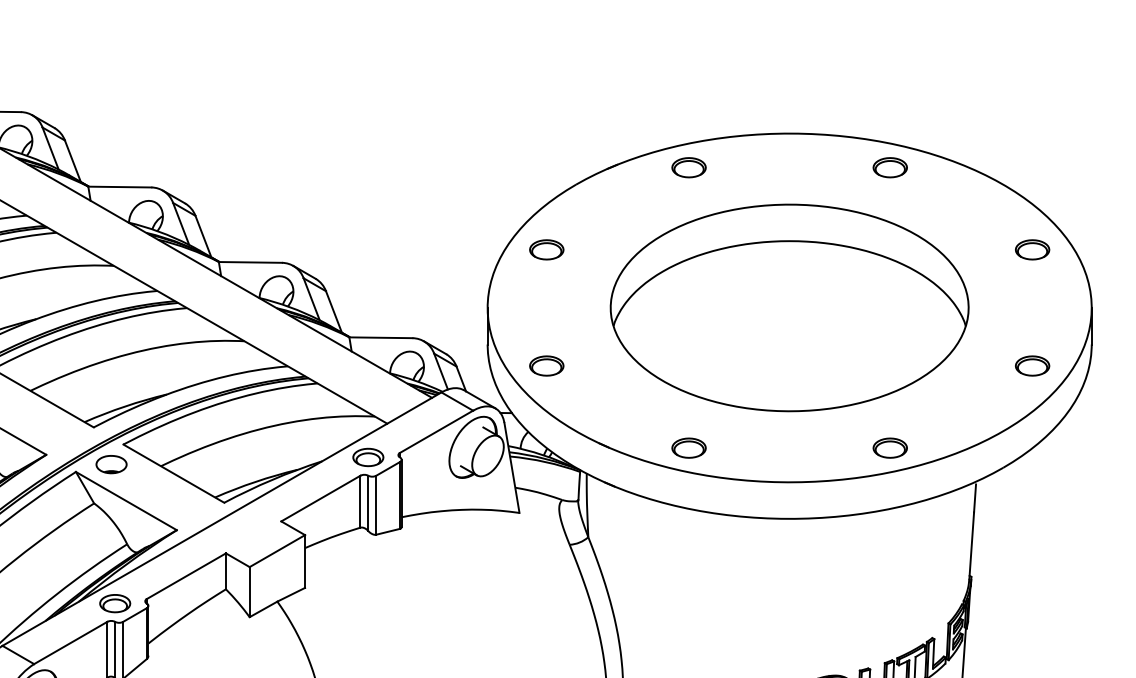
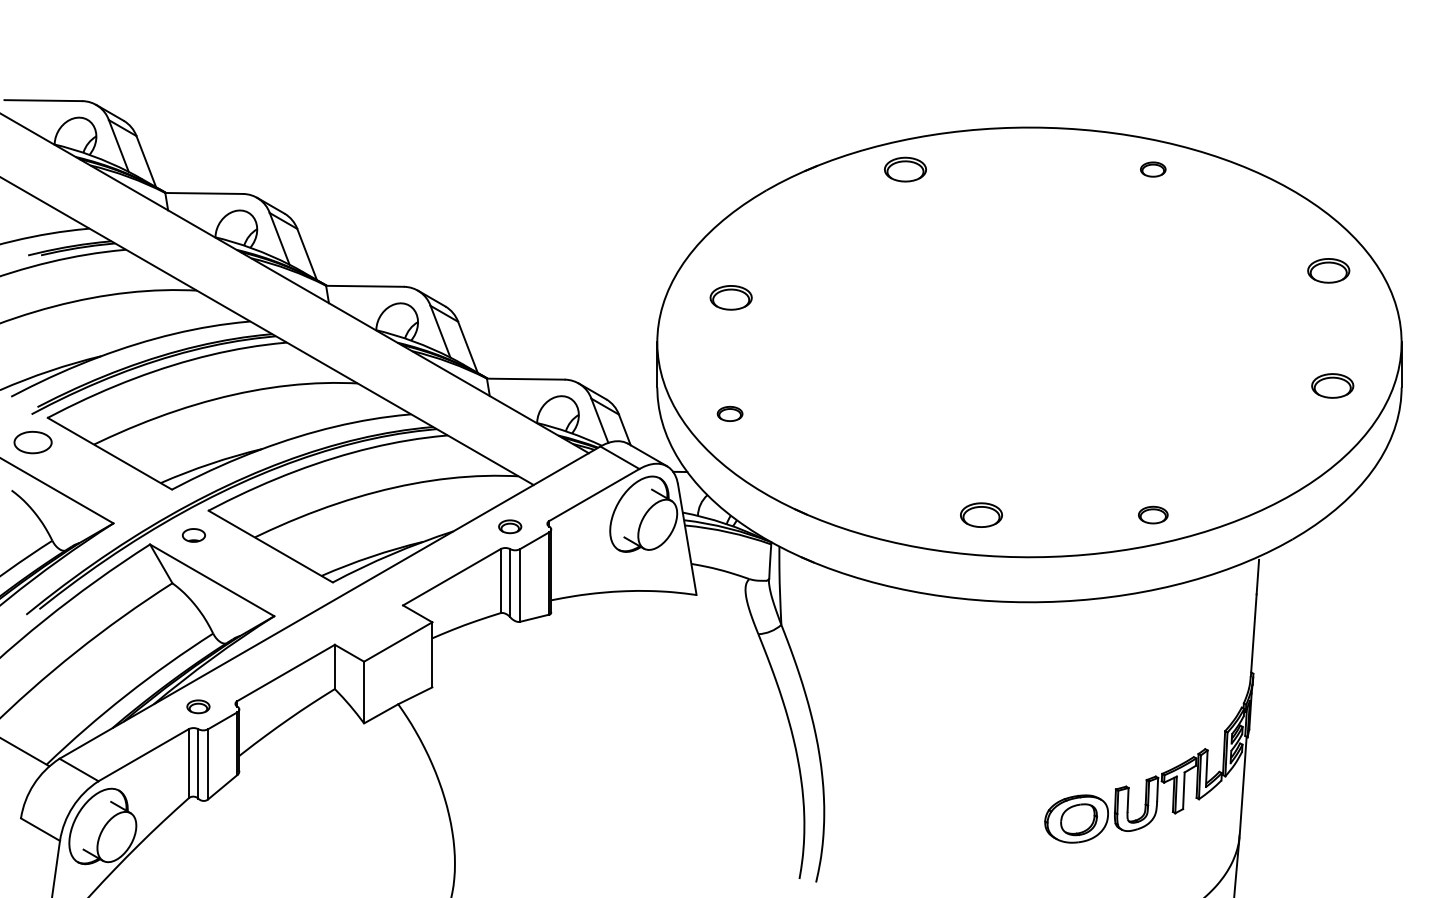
part: (889, 167) -> (1152, 169), size x0.6
part: (546, 249) -> (730, 297), moved
part: (789, 308) -> (1029, 342), removed
part: (546, 365) -> (729, 413), size x0.6
part: (1032, 365) -> (1332, 385), moved
part: (689, 447) -> (981, 514), moved
part: (889, 447) -> (1152, 514), size x0.7
part: (367, 457) -> (509, 526), size x0.6
part: (111, 464) -> (193, 535), size x0.6
part: (115, 603) -> (198, 706), size x0.6

